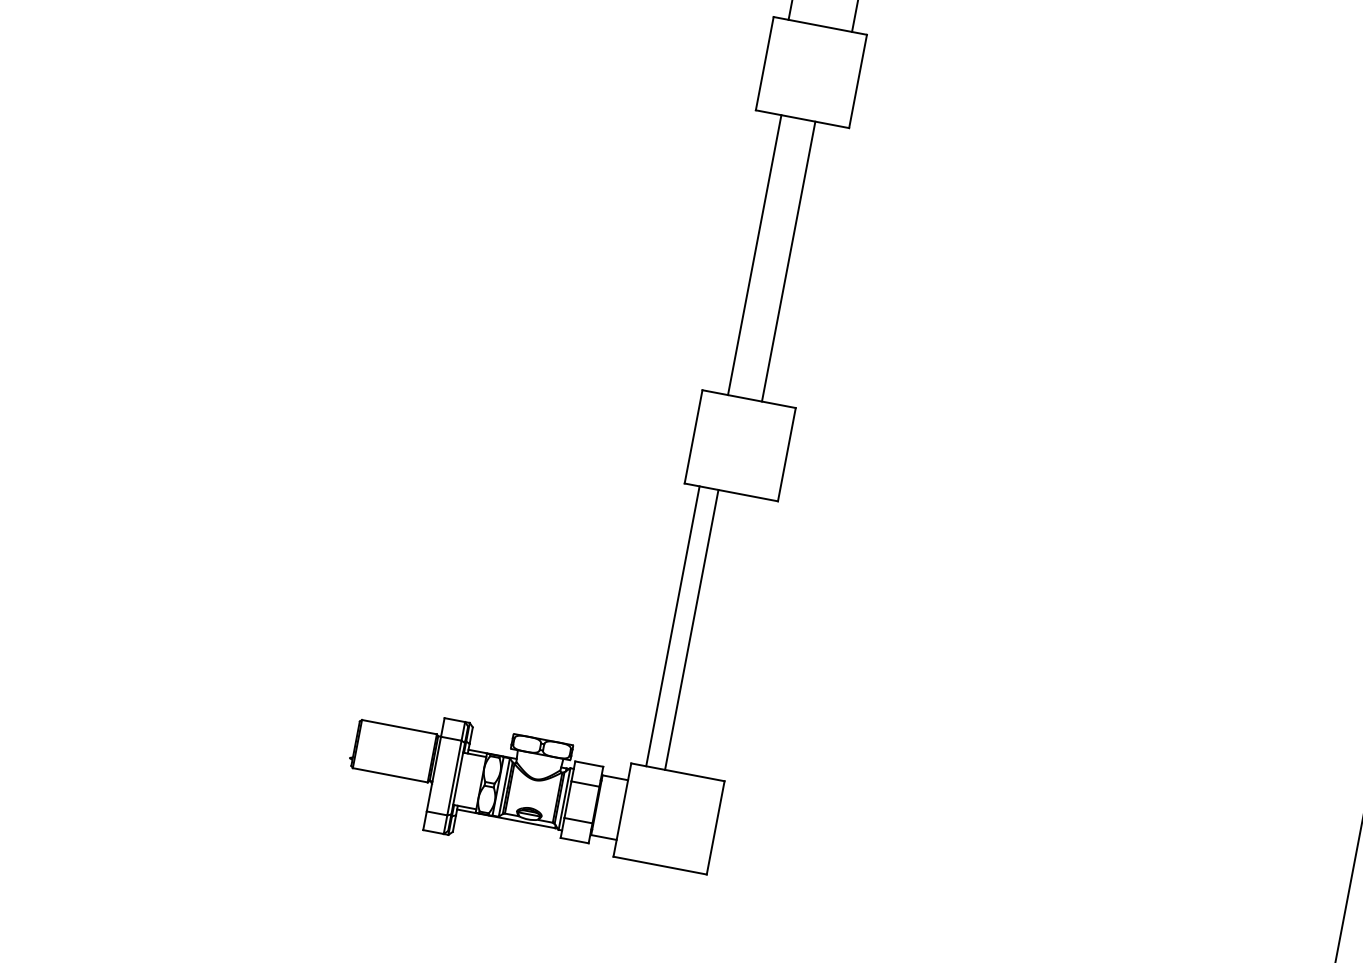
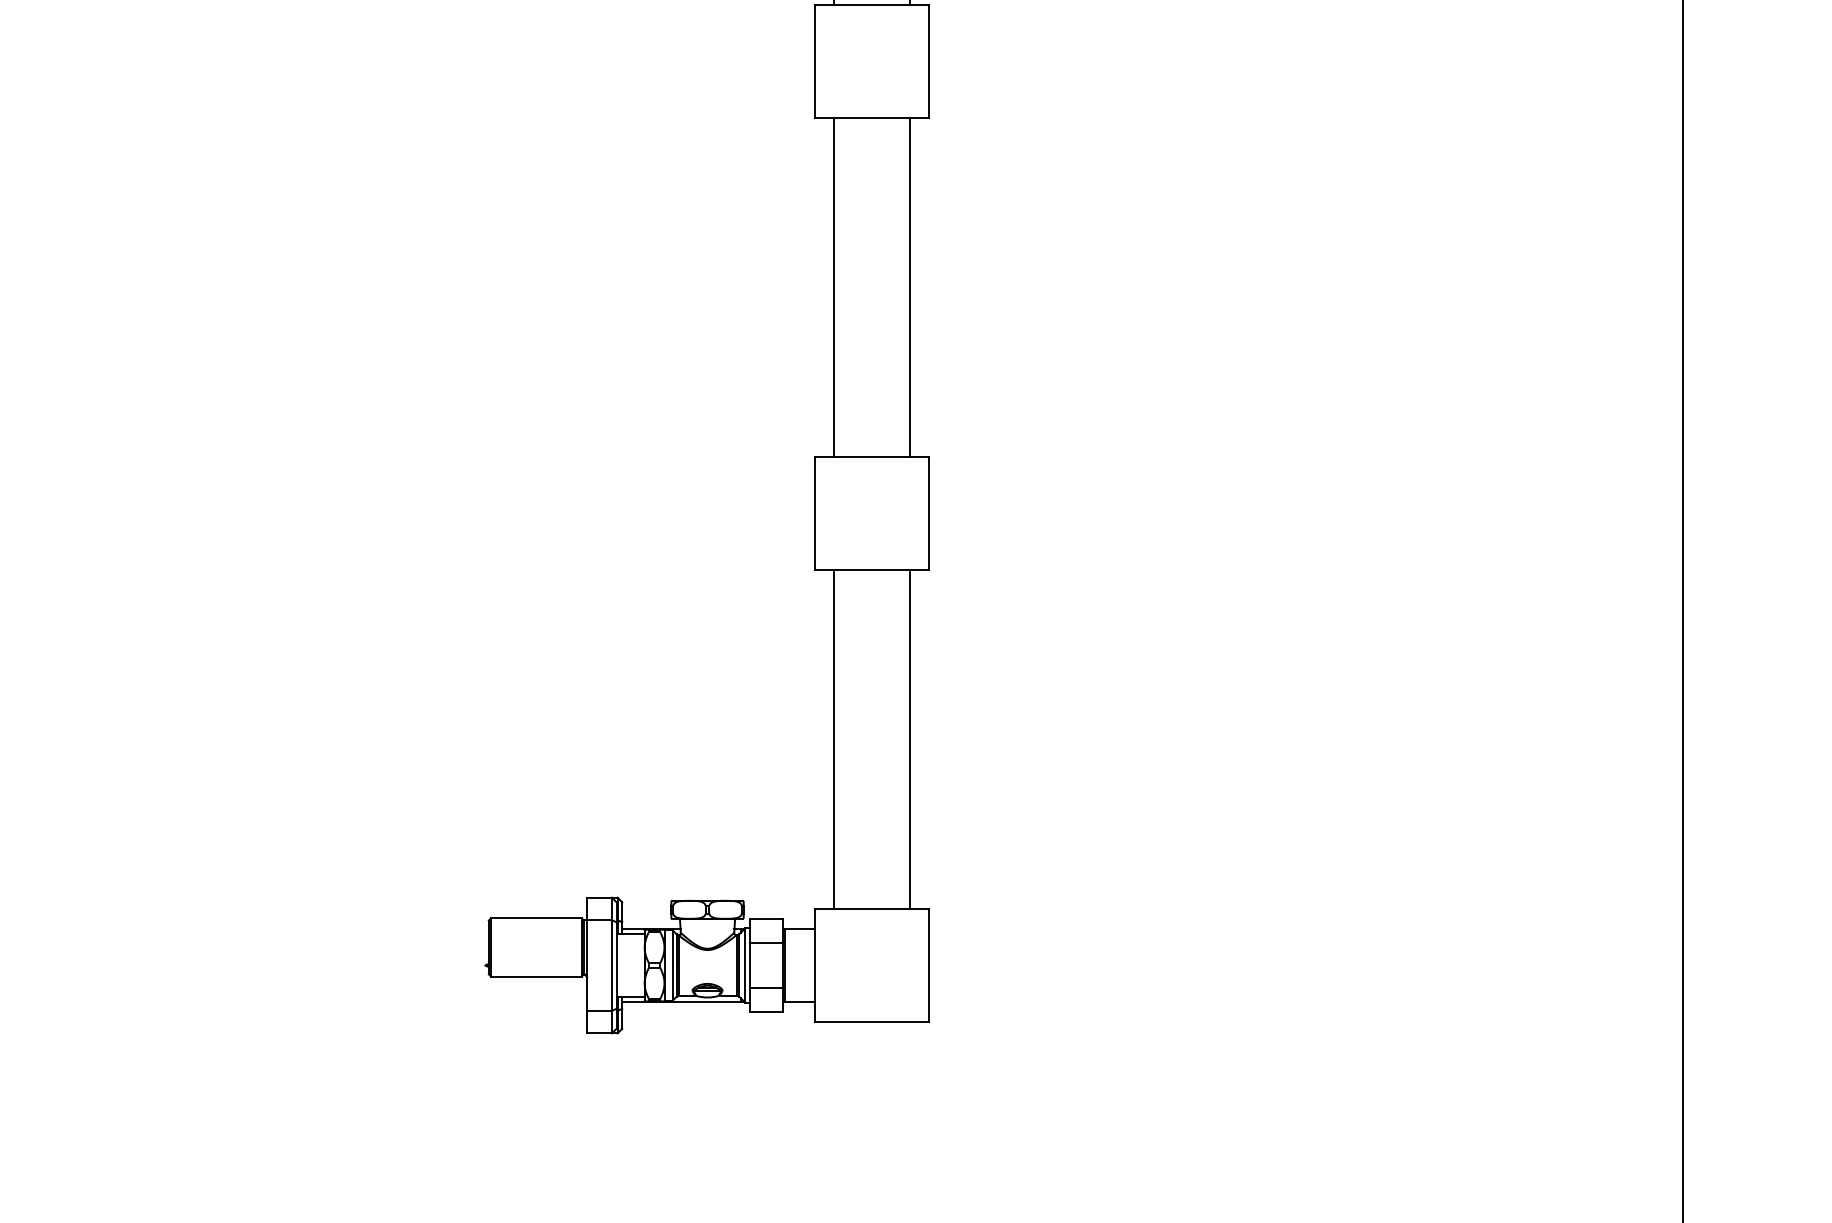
line: (754, 254) -> (910, 286), moved
line: (788, 260) -> (833, 286), moved
line: (691, 629) -> (910, 739), moved

